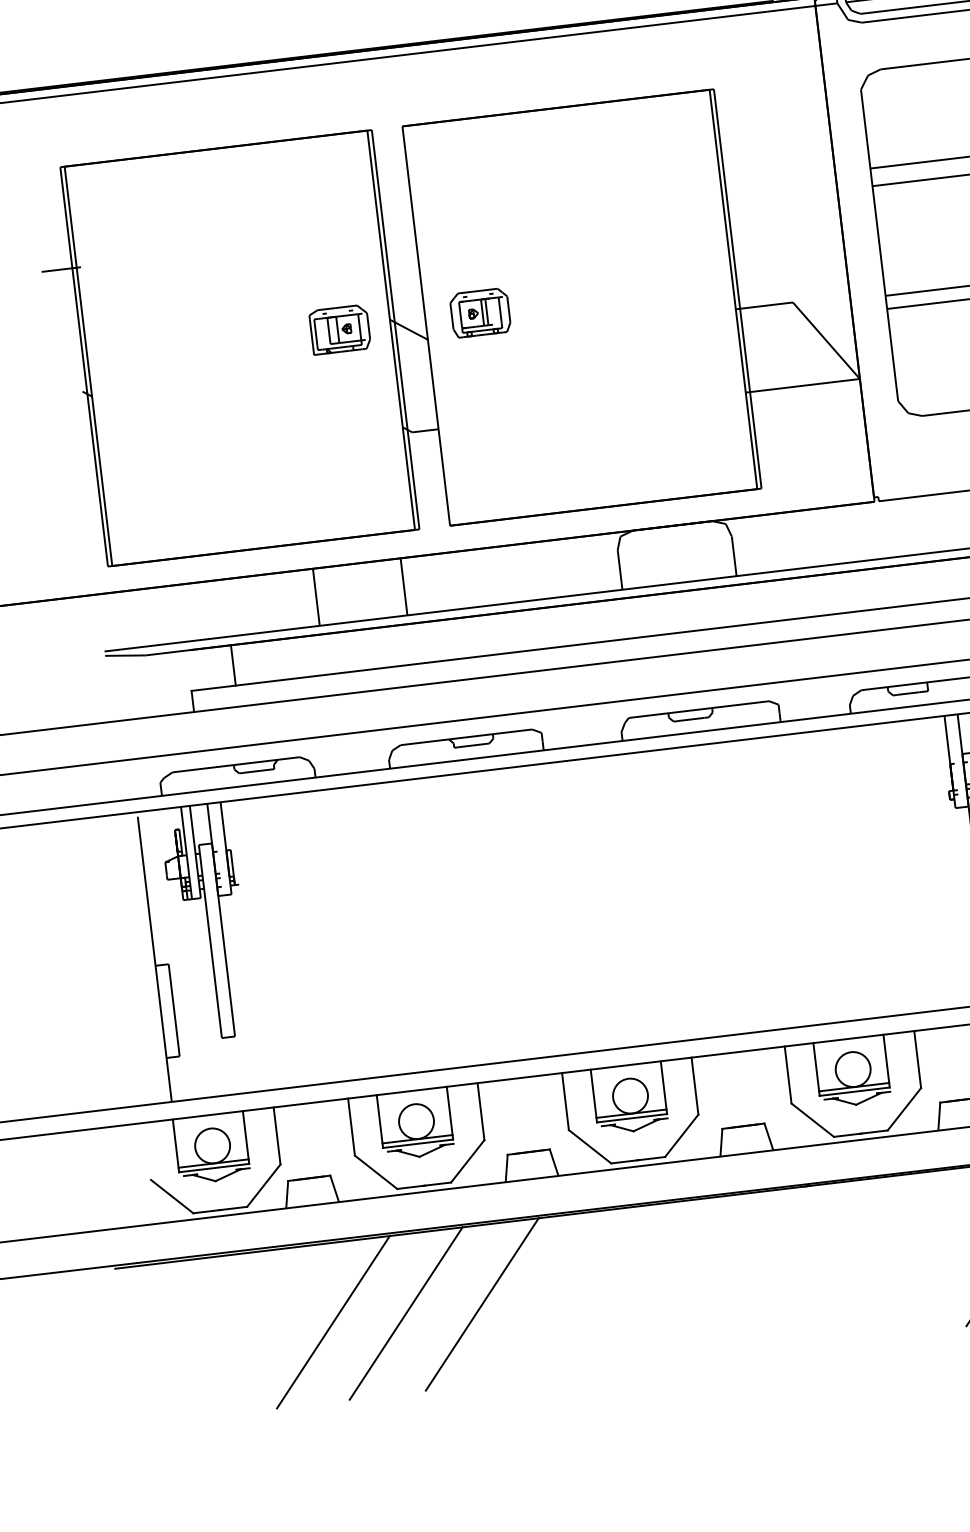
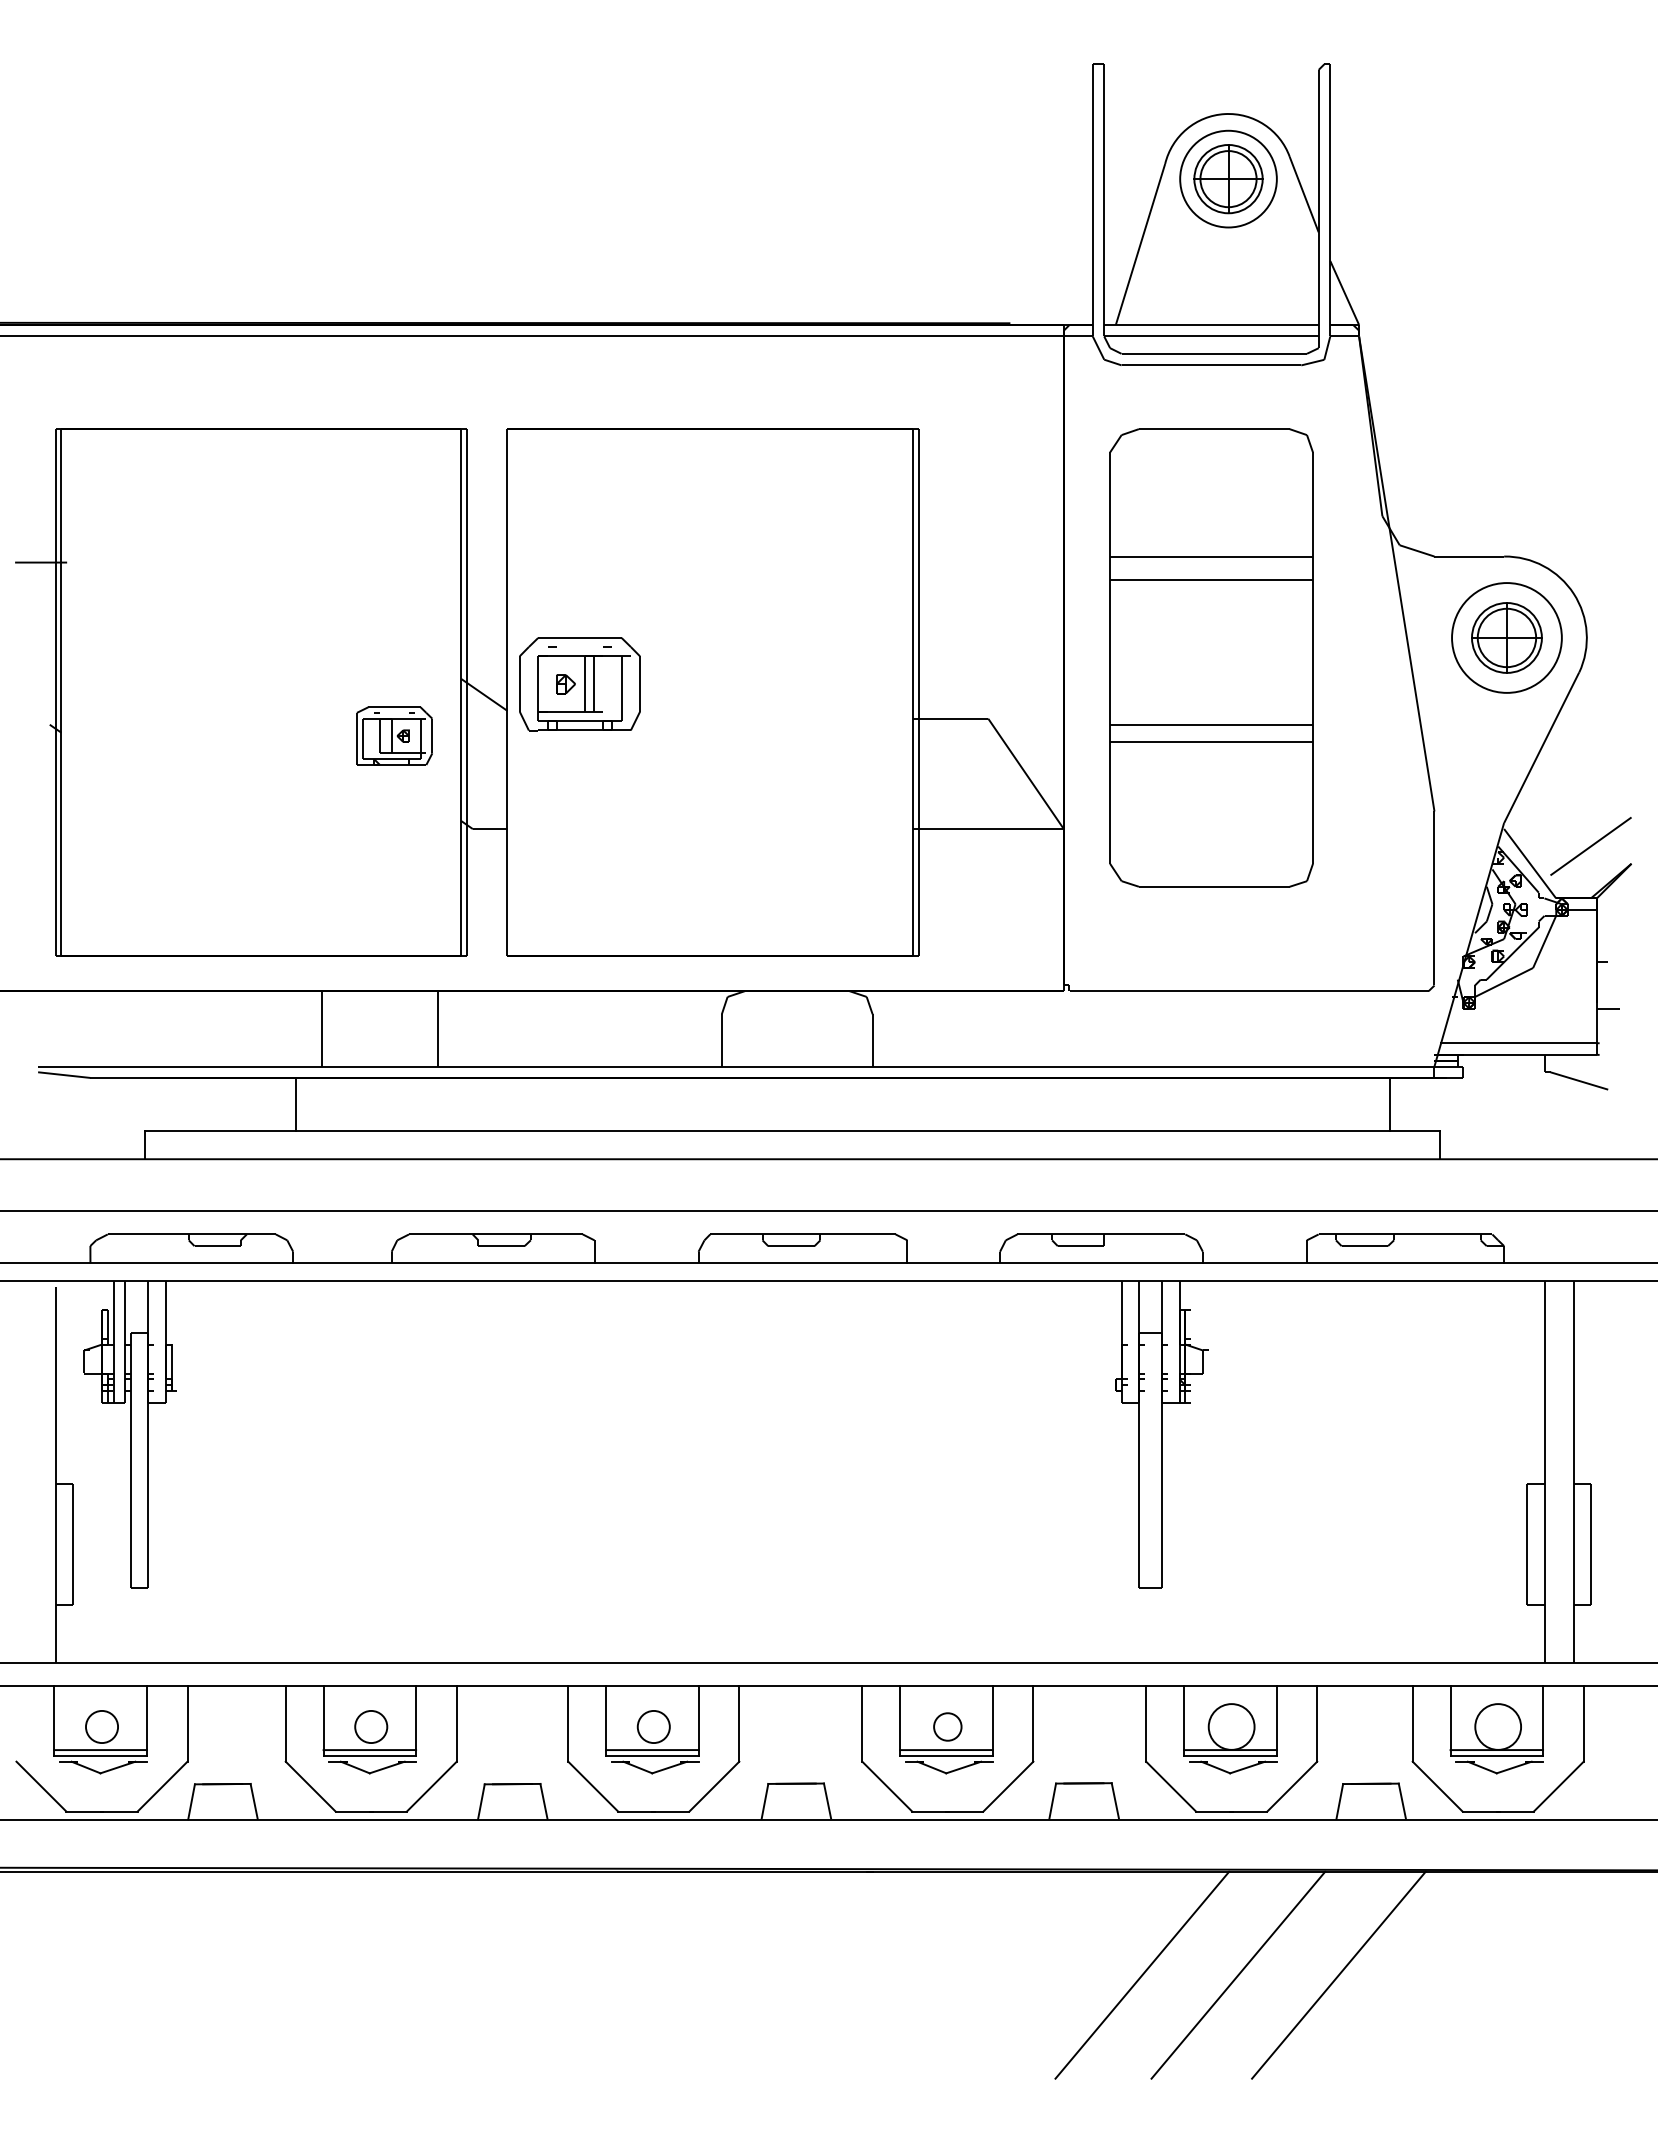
part: (480, 312) -> (579, 683), size x1.6
part: (339, 329) -> (394, 735), moved
line: (233, 665) -> (295, 1104), moved
circle: (852, 1069) -> (947, 1726), size x0.6
circle: (630, 1095) -> (653, 1726), size x0.7
circle: (416, 1121) -> (371, 1726), size x0.7
circle: (212, 1145) -> (101, 1726), size x0.7
line: (482, 1303) -> (428, 1974), removed
line: (405, 1313) -> (327, 1974), removed
line: (333, 1321) -> (231, 1974), removed

